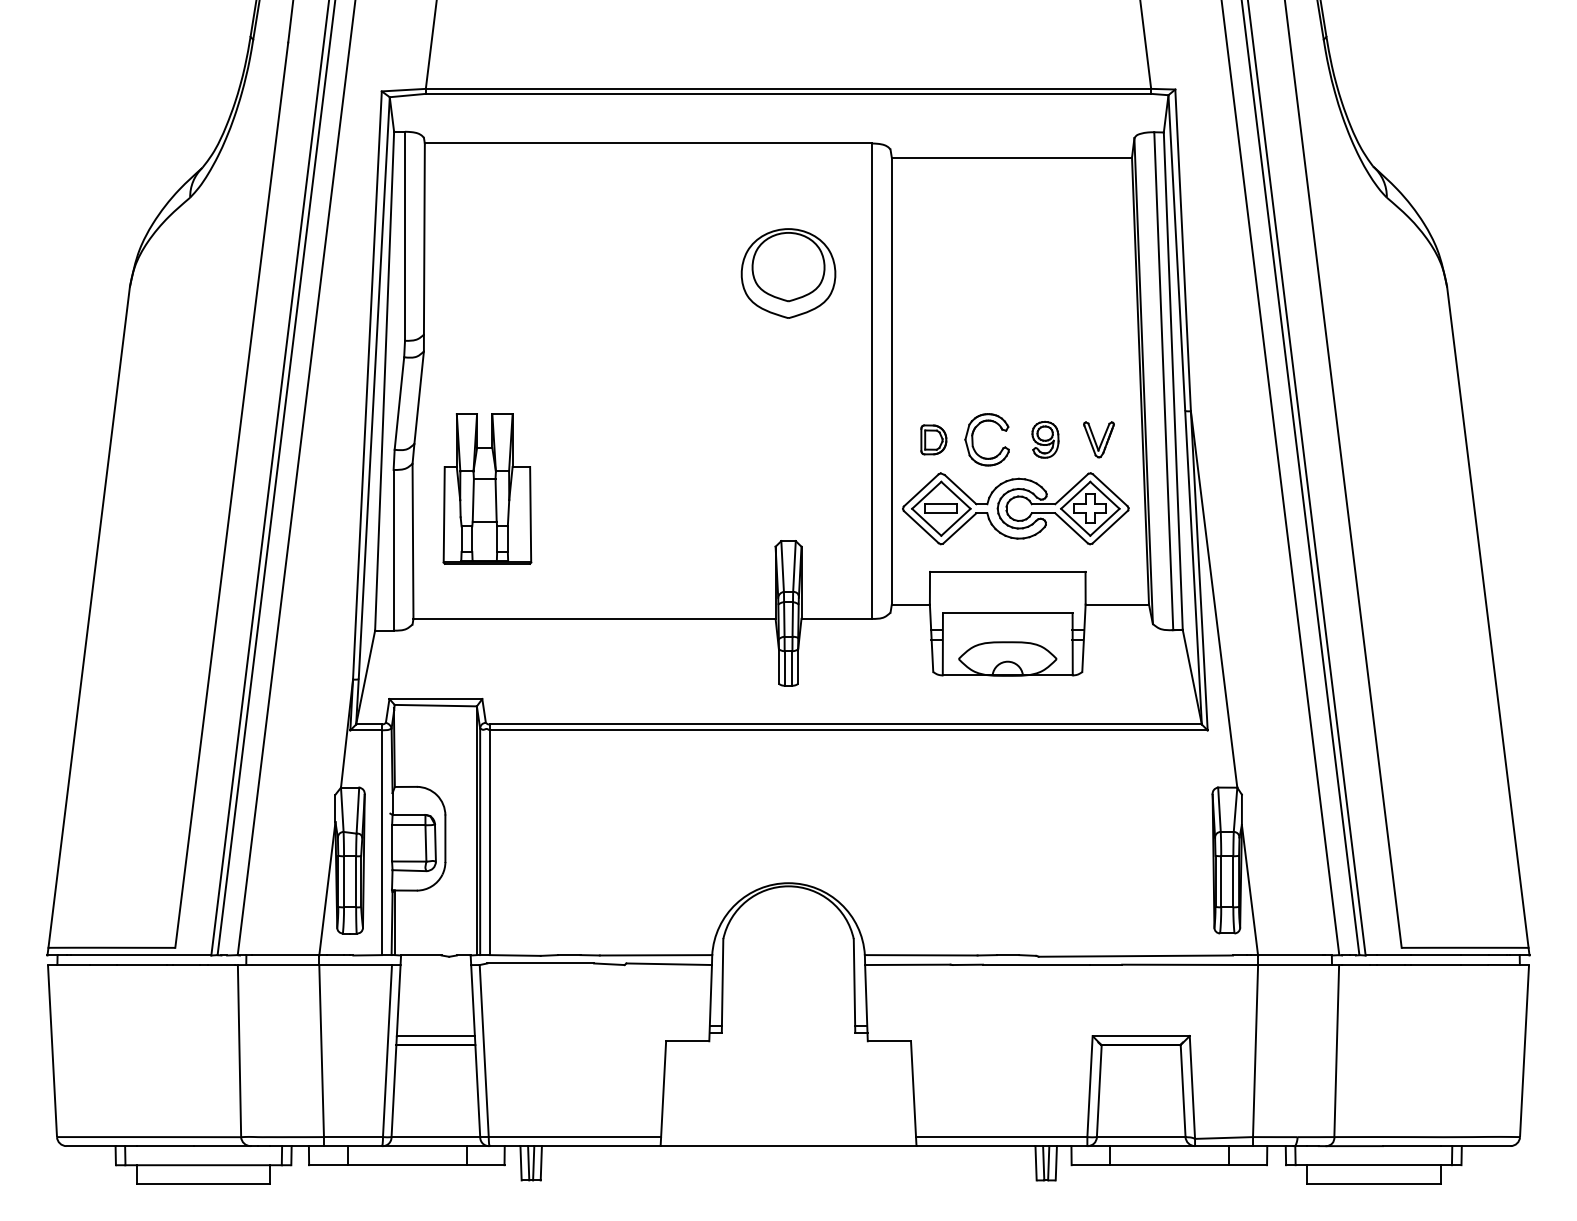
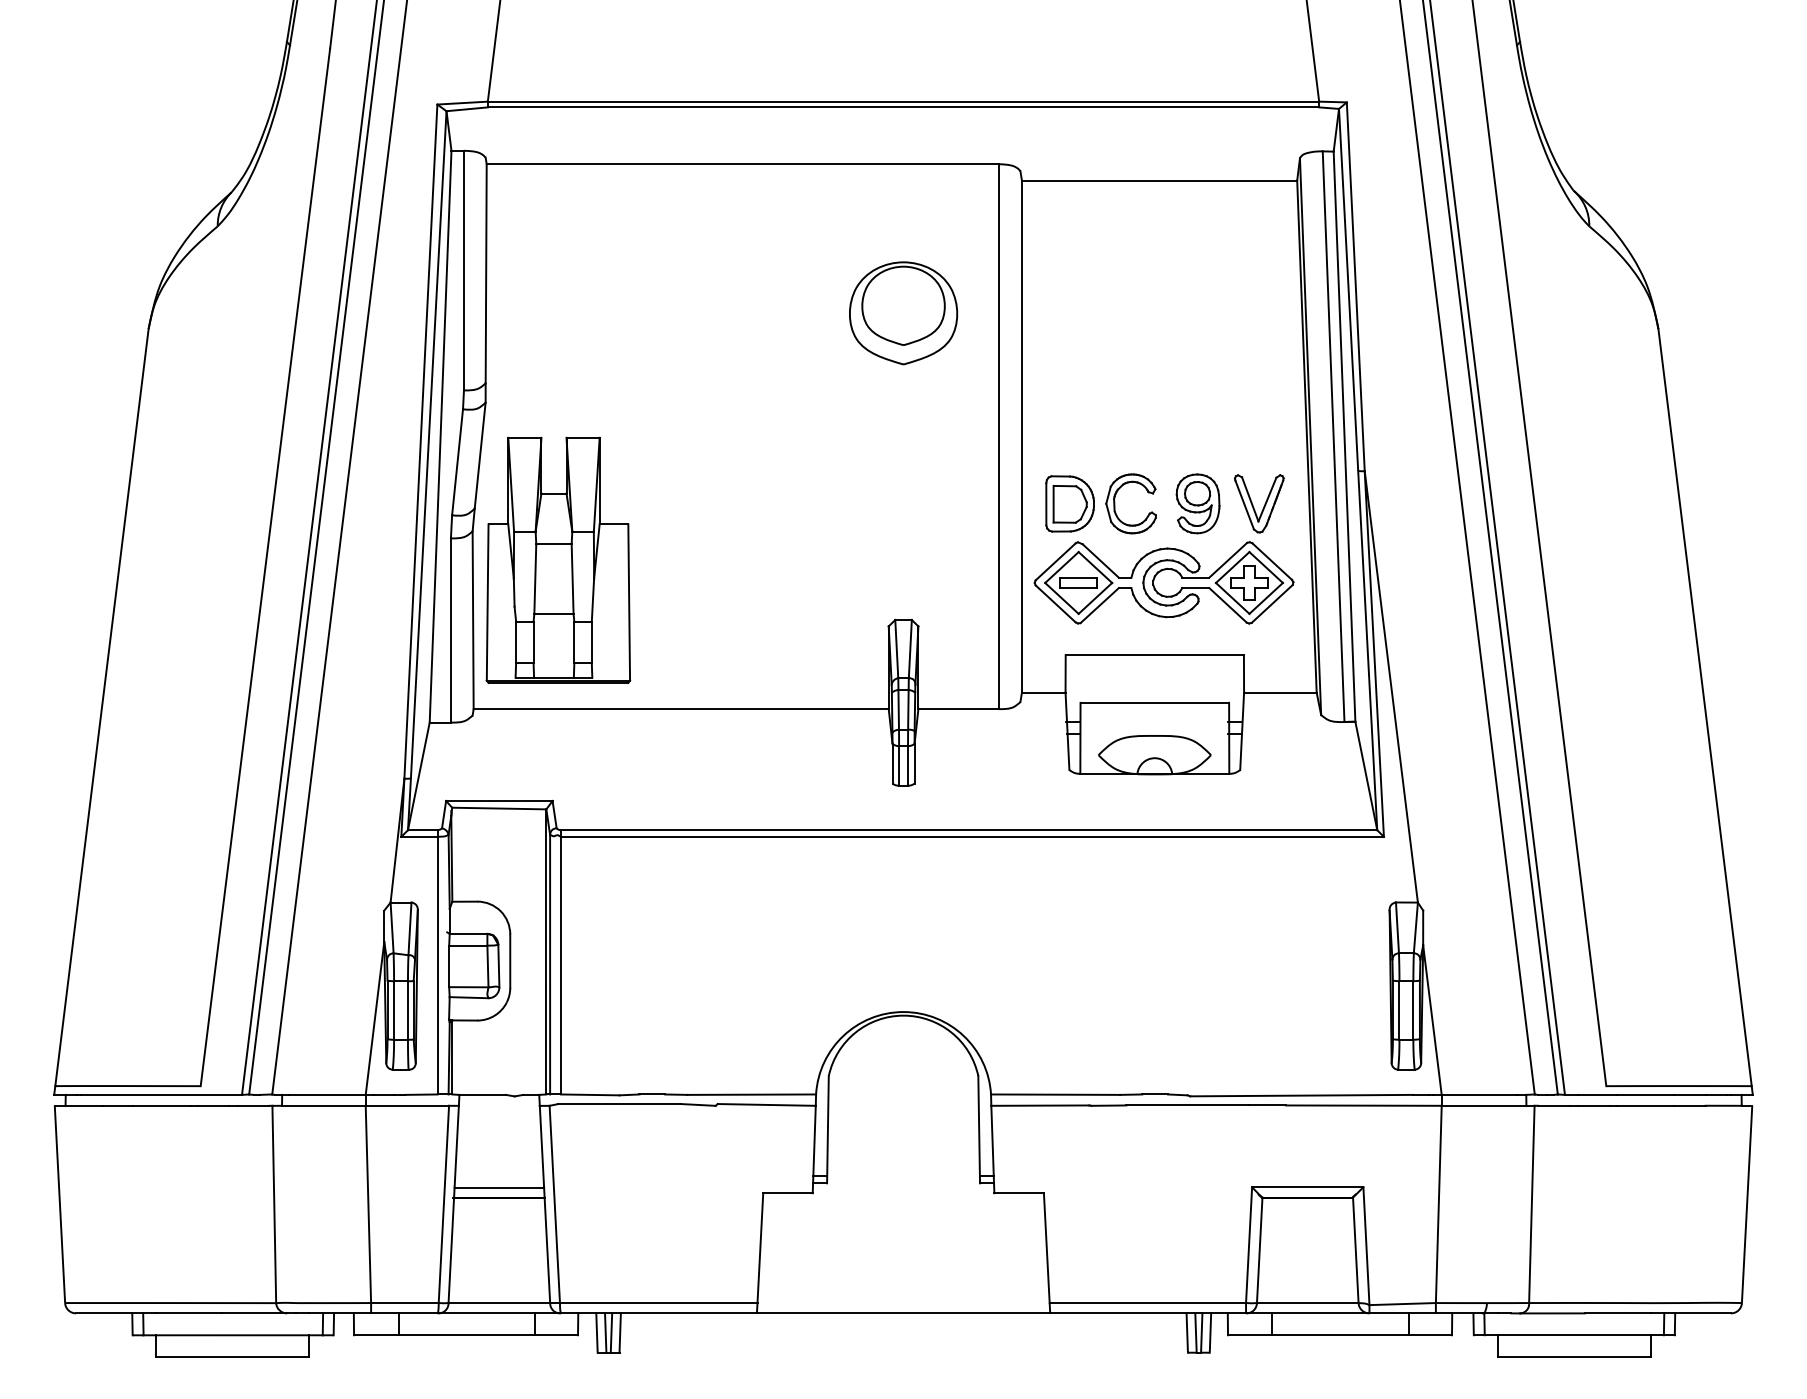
part: (933, 439) -> (1069, 503), size x1.67
part: (1045, 439) -> (1197, 503), size x1.43
part: (1099, 439) -> (1259, 503), size x1.43
part: (487, 488) -> (558, 559), size x1.43

